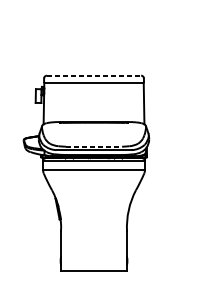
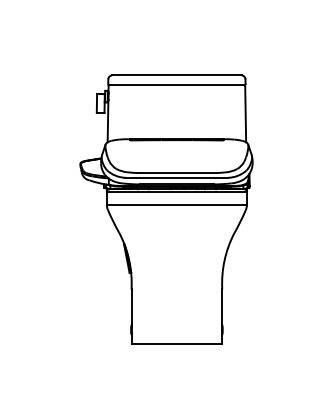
line: (93, 75) -> (176, 75), dashed -> solid
line: (93, 147) -> (176, 173), dashed -> solid

